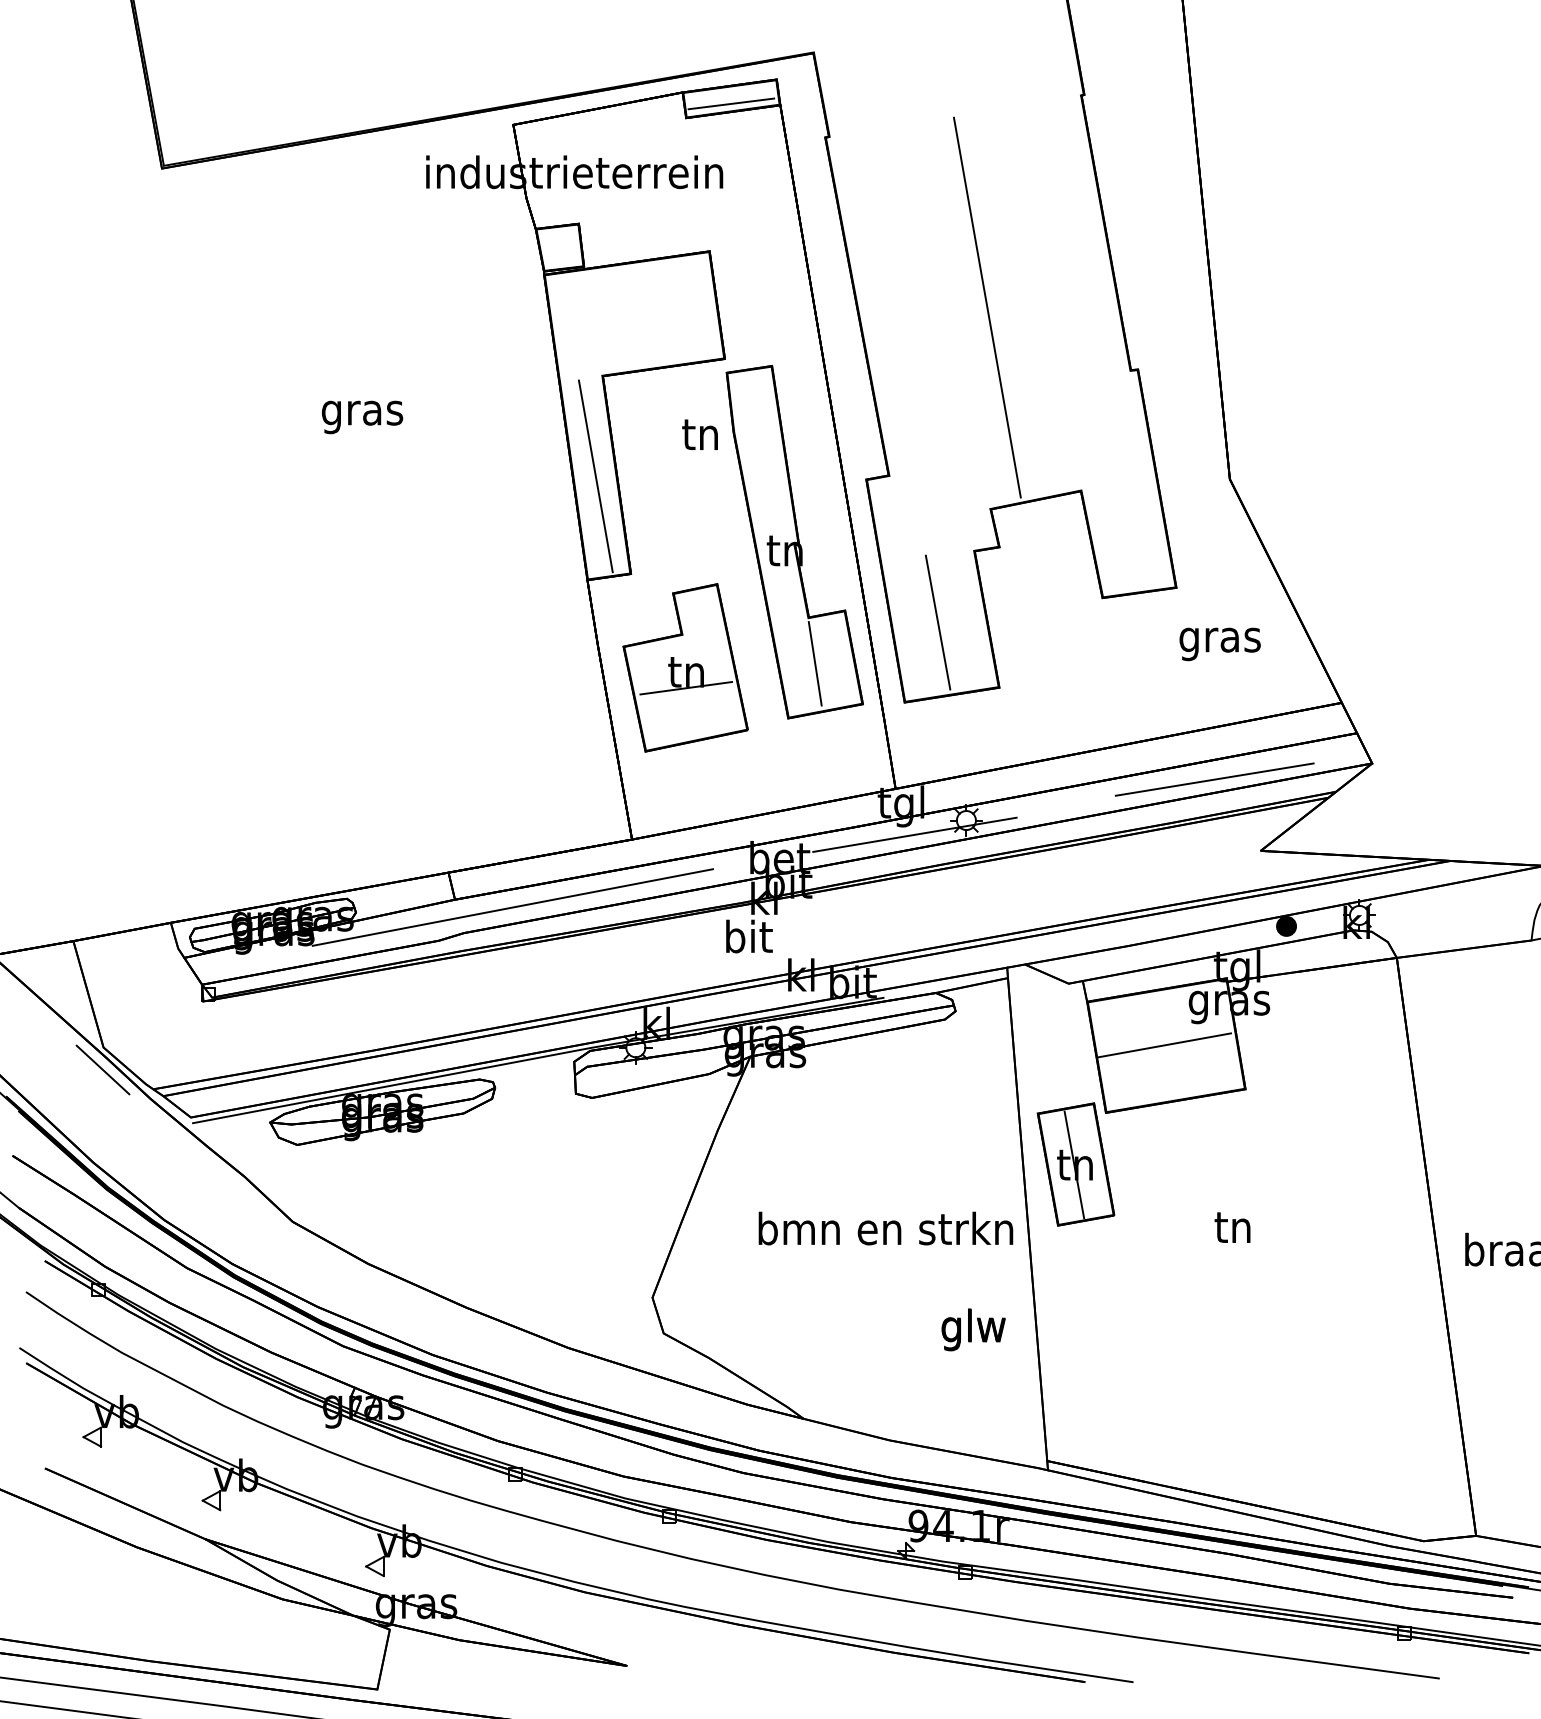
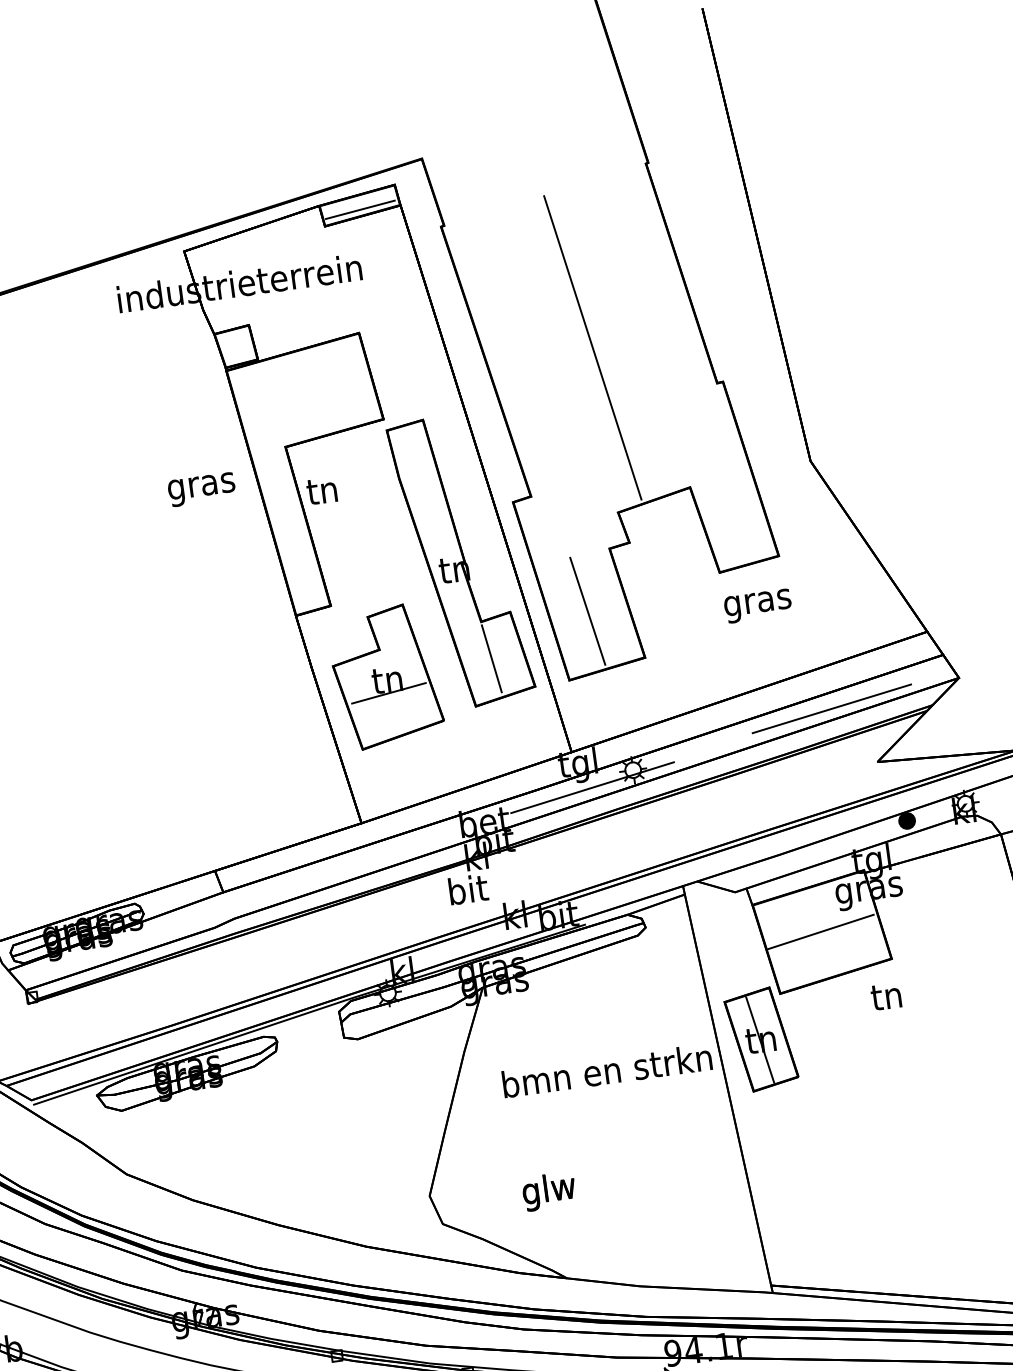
text: (362, 417) -> (201, 489), moved
text: (699, 434) -> (321, 490), moved
line: (595, 476) -> (290, 530), removed
text: (1219, 644) -> (757, 606), moved
line: (512, 907) -> (271, 892), removed
text: (1232, 1227) -> (886, 996), moved
text: (885, 1228) -> (606, 1070), moved
text: (973, 1329) -> (549, 1191), moved

